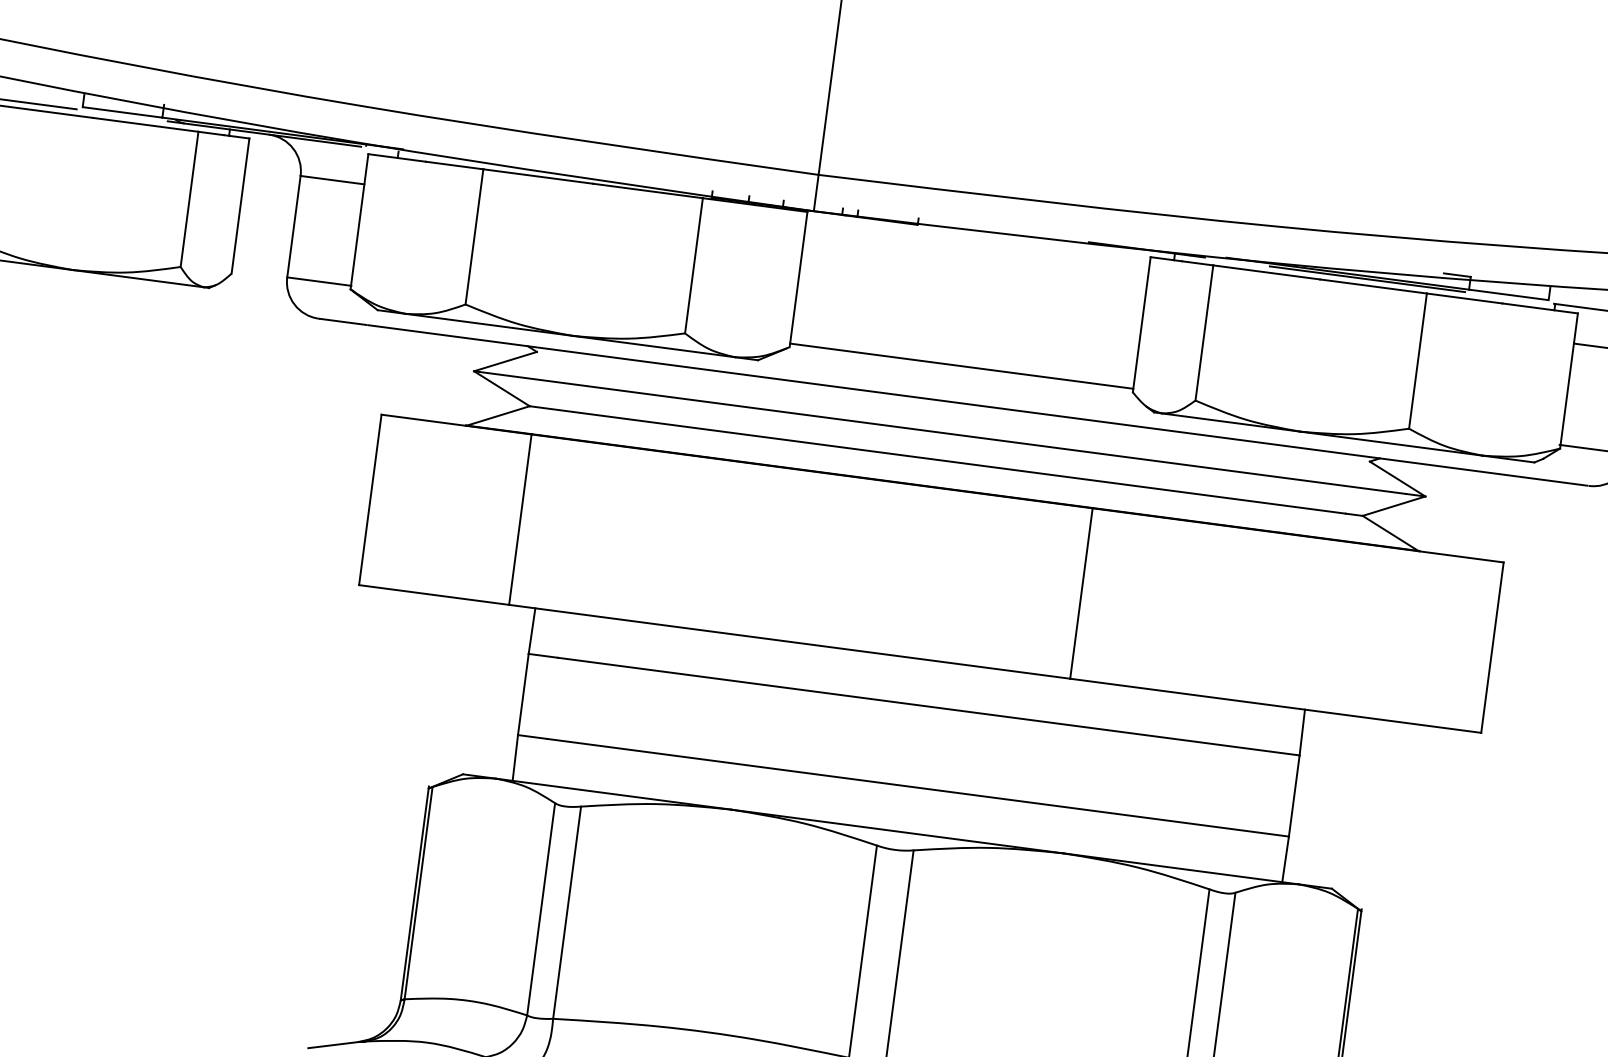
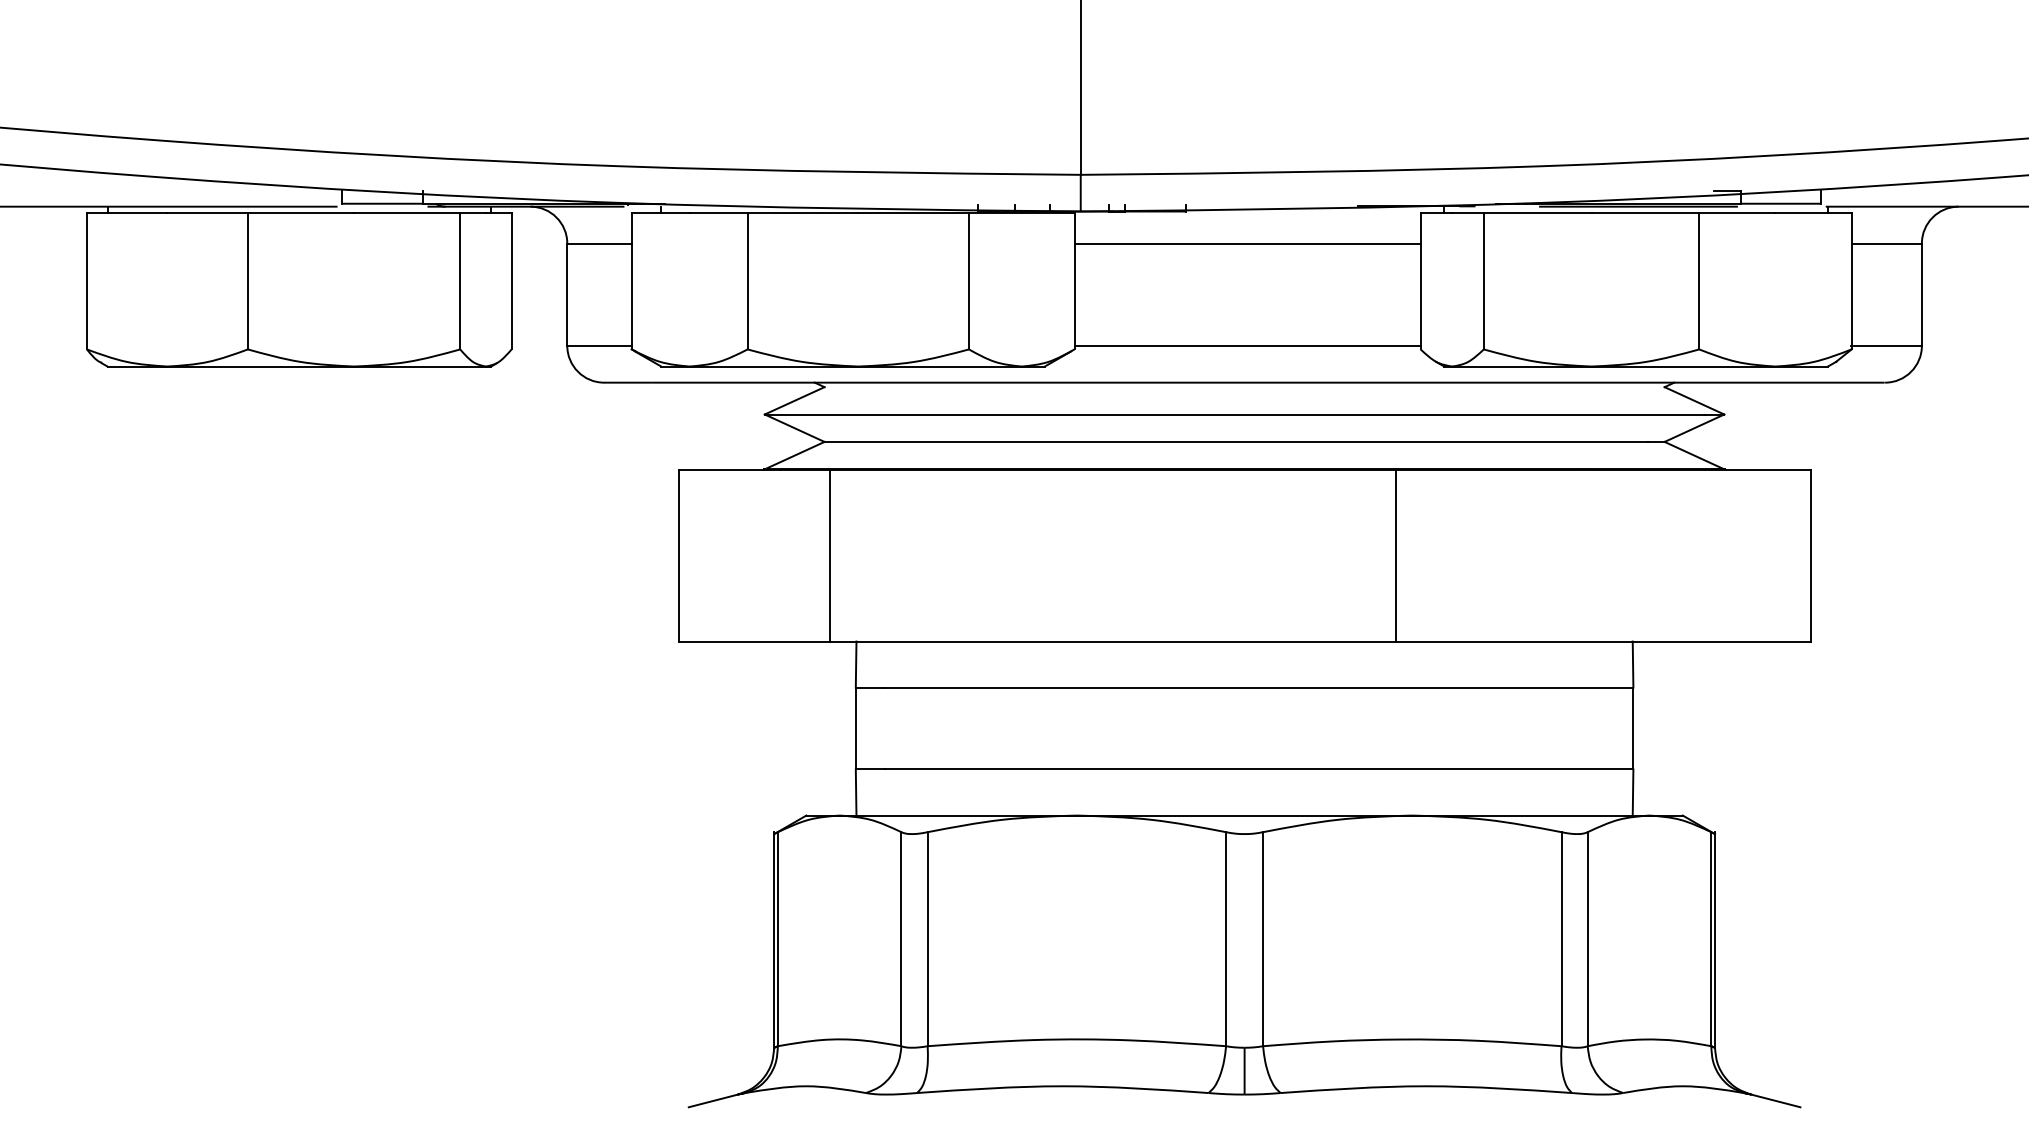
line: (975, 264) -> (1247, 243), added

